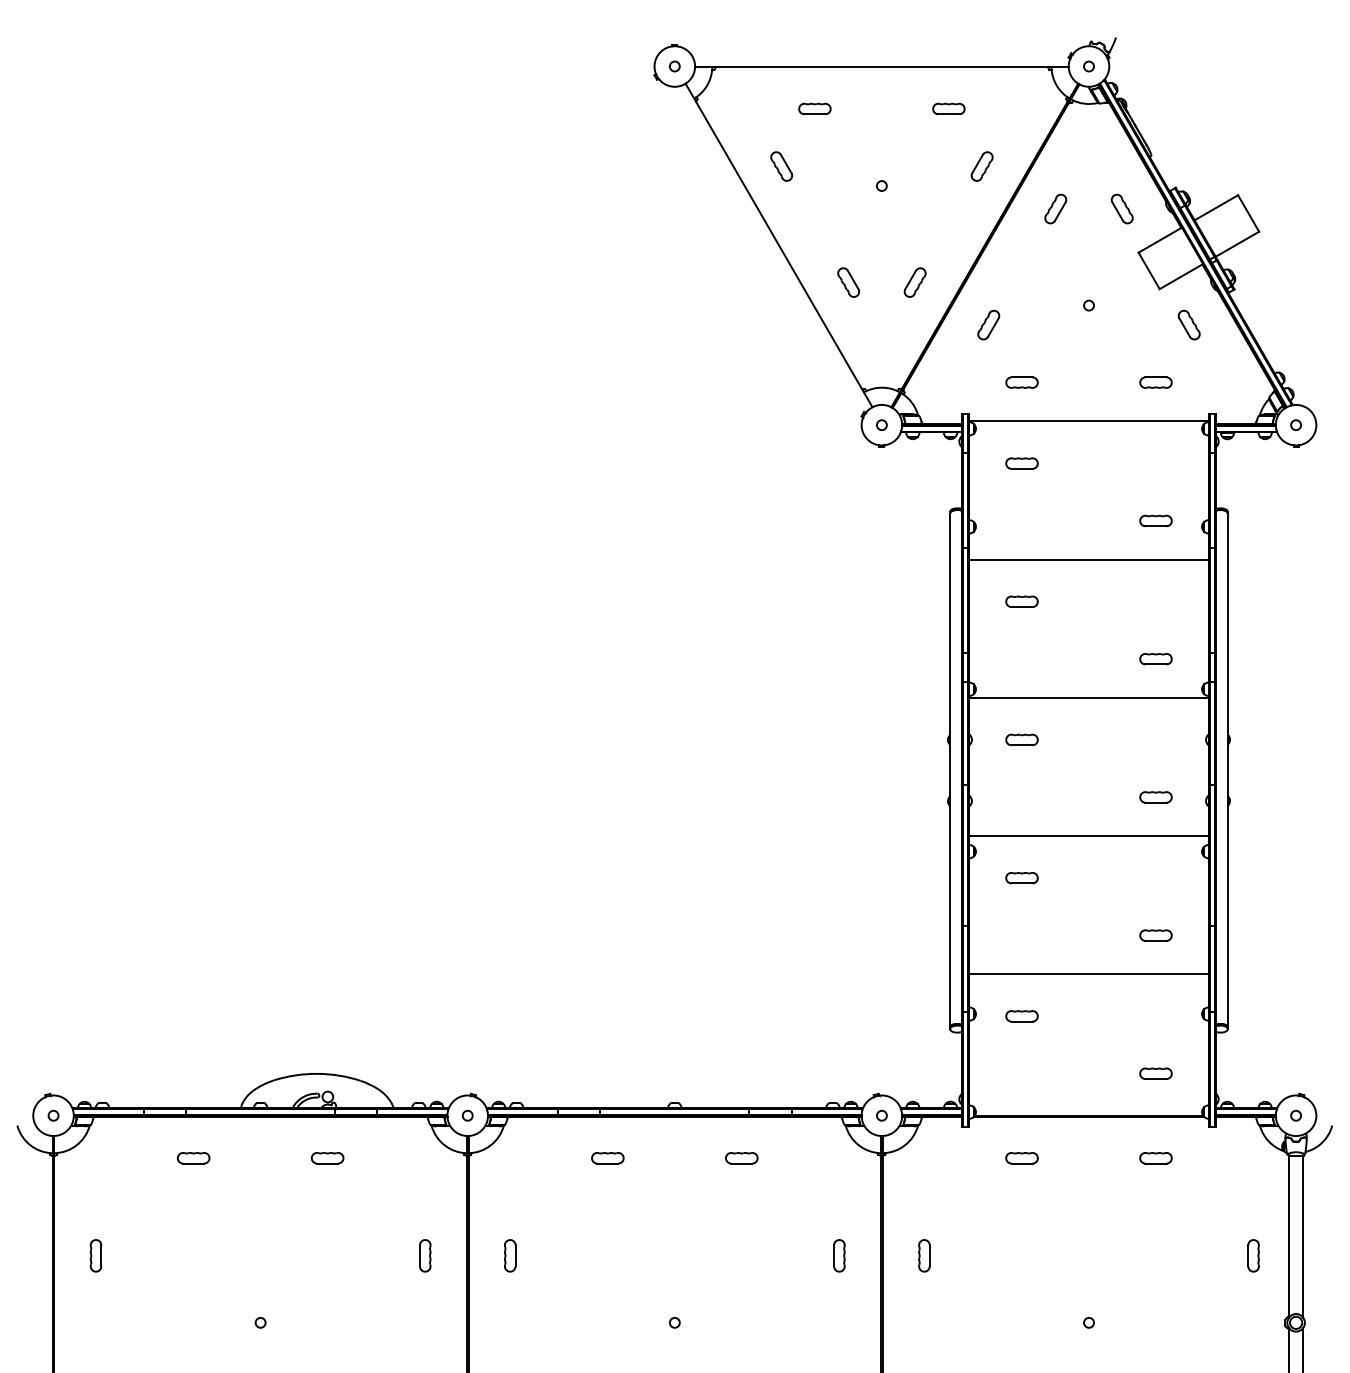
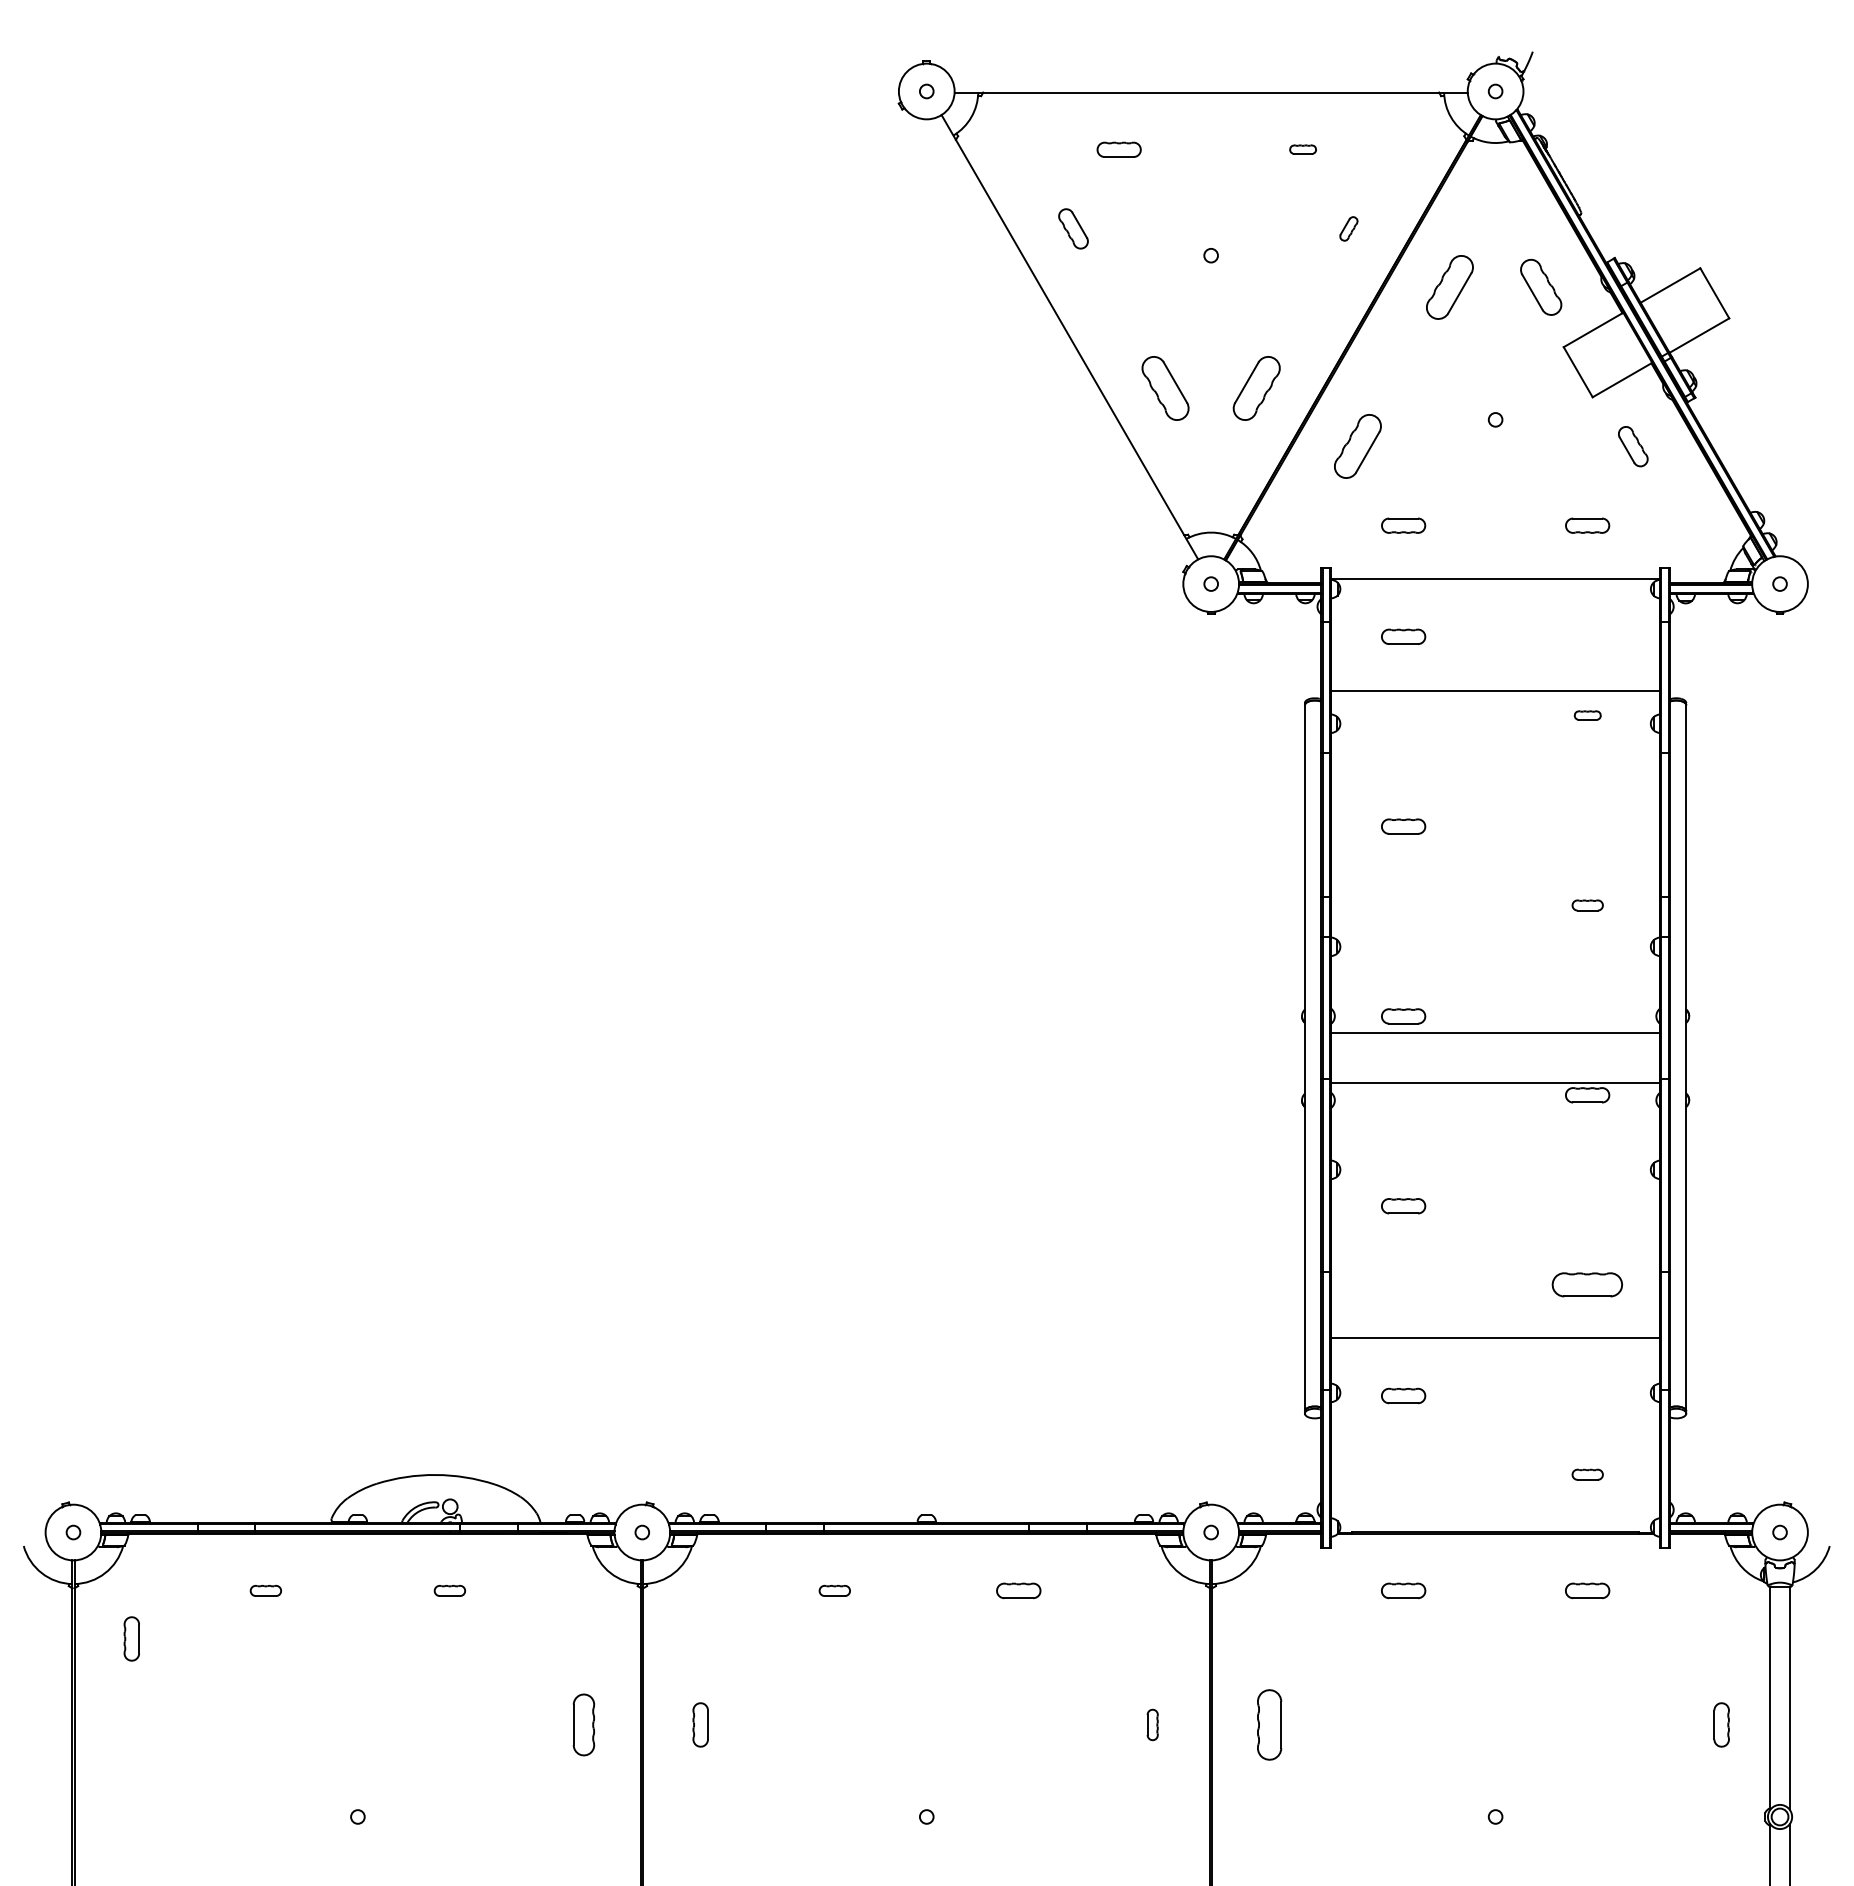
part: (948, 108) -> (1302, 149), size x0.6
part: (981, 166) -> (1348, 228), size x0.6
part: (1055, 208) -> (1449, 286), size x1.6
part: (1122, 208) -> (1541, 286), size x1.4
part: (848, 282) -> (1165, 387), size x1.6
part: (914, 282) -> (1256, 387), size x1.6
part: (988, 324) -> (1357, 446), size x1.6
part: (1155, 520) -> (1587, 715), size x0.6
line: (1088, 559) -> (1495, 690), moved
part: (1155, 659) -> (1587, 905), size x0.7
line: (1088, 697) -> (1495, 1032), moved
line: (1088, 836) -> (1495, 1083), moved
part: (1155, 935) -> (1587, 1285), size x1.6
part: (1155, 1073) -> (1587, 1474), size x0.7
part: (193, 1157) -> (265, 1590), size x0.7
part: (327, 1157) -> (449, 1590), size x0.7
part: (607, 1157) -> (834, 1590), size x0.7
part: (95, 1255) -> (131, 1638), moved
part: (424, 1255) -> (583, 1724), size x1.4
part: (839, 1255) -> (1152, 1724), size x0.7
part: (924, 1255) -> (1269, 1724), size x1.6

